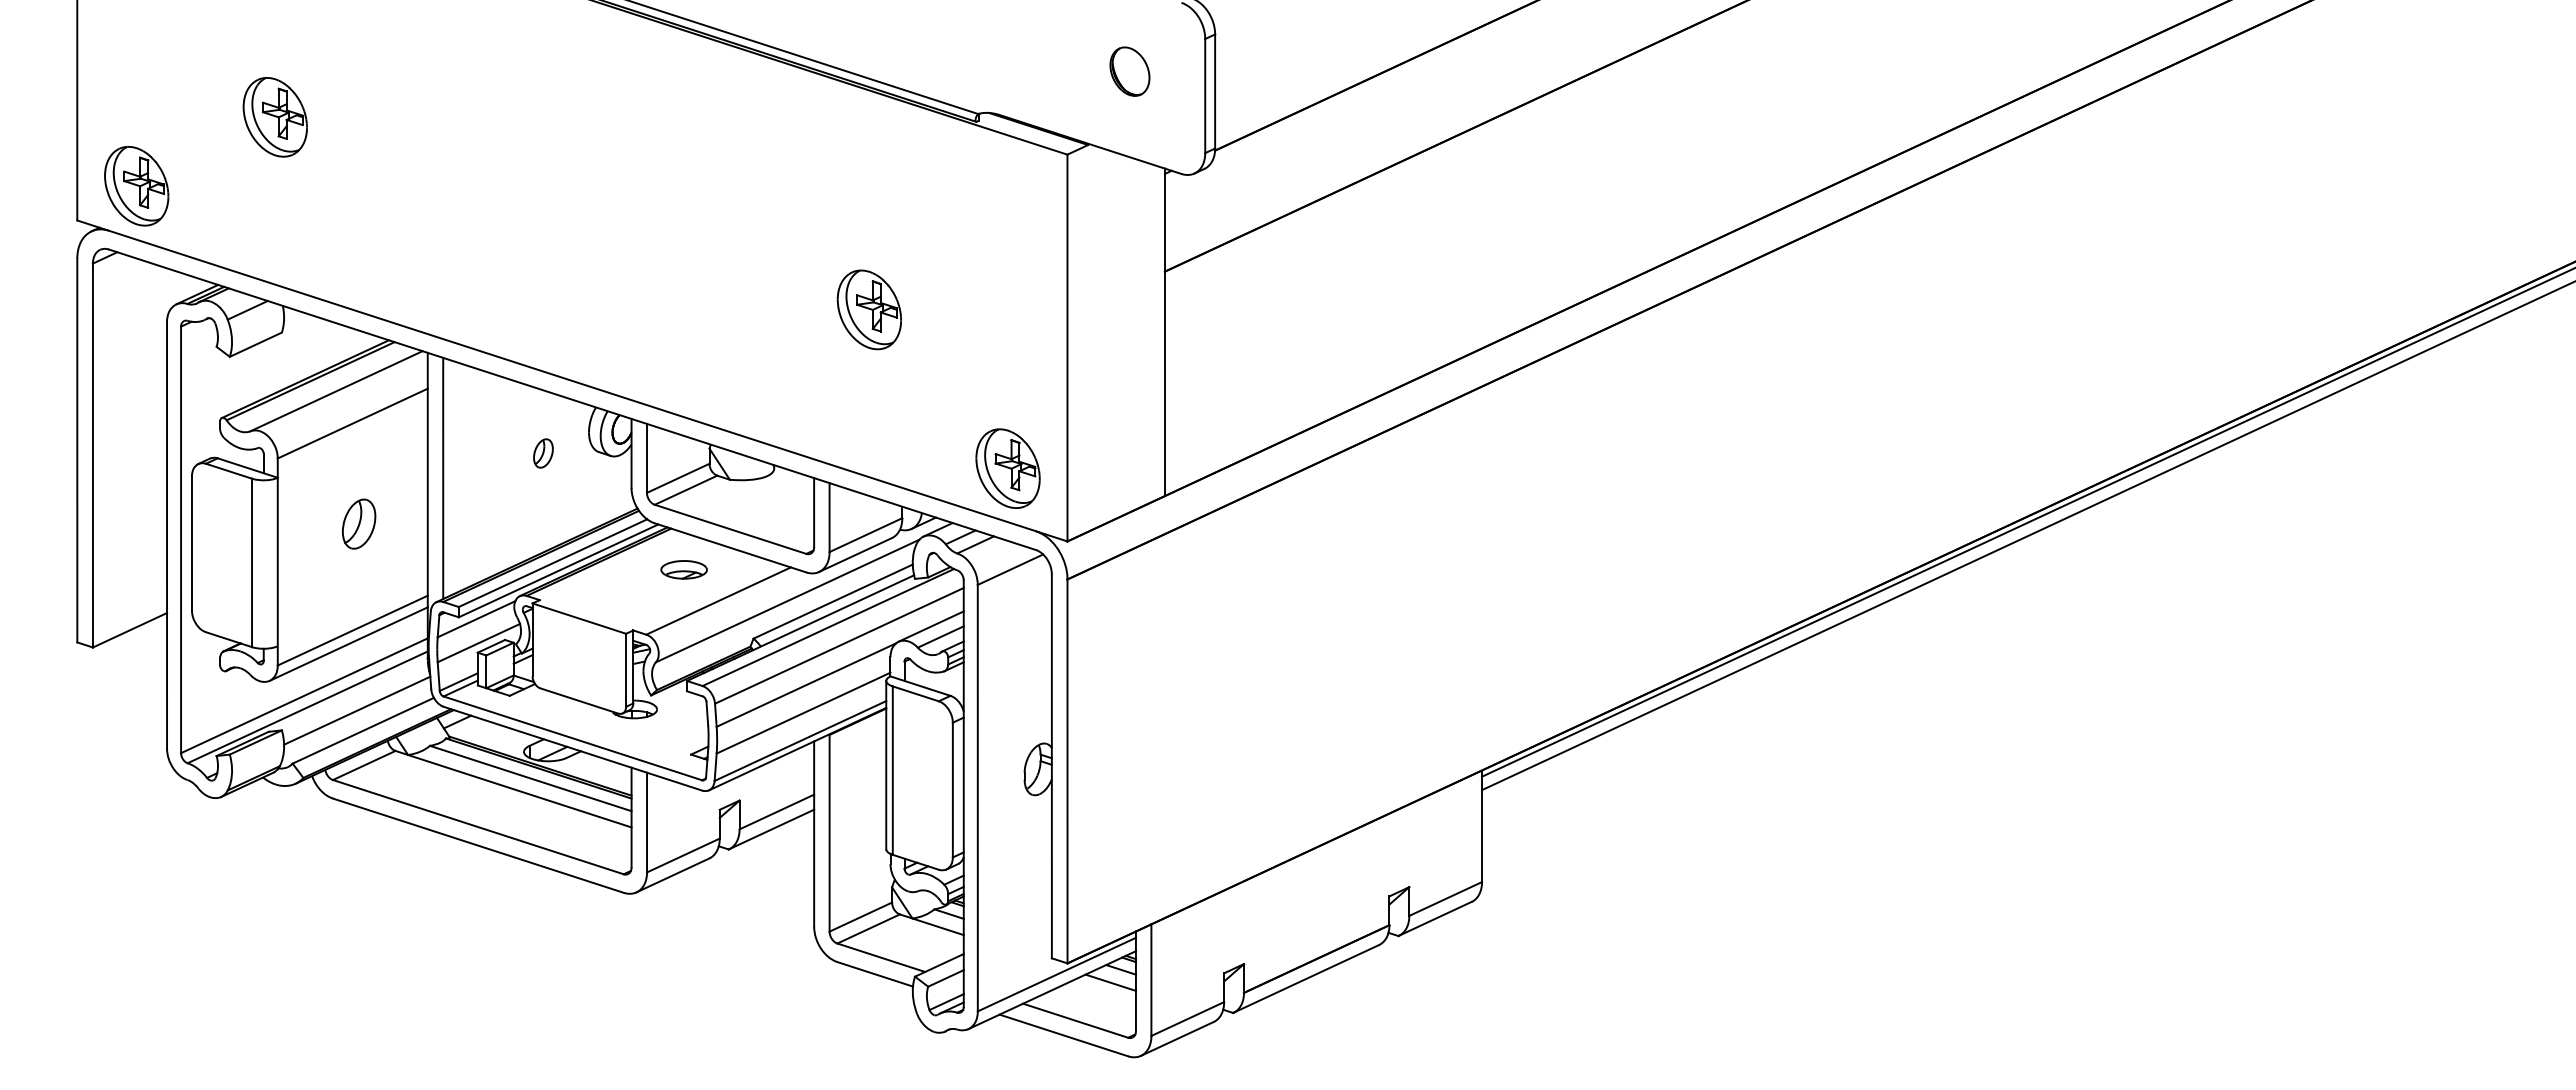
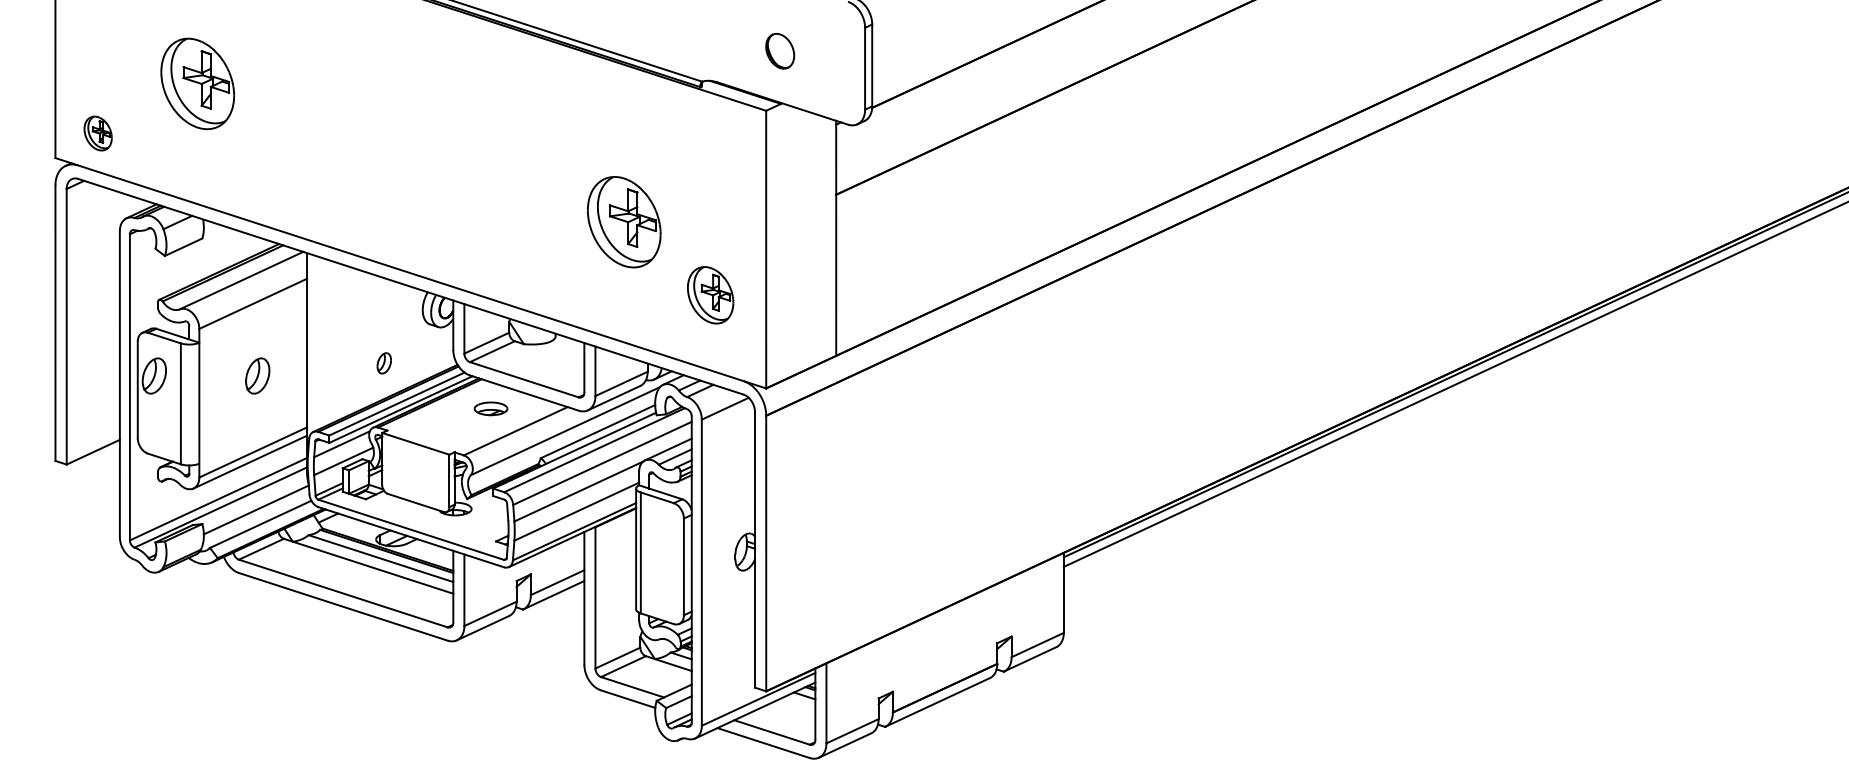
part: (1129, 71) -> (779, 51), moved
part: (274, 117) -> (197, 84), size x1.6
part: (136, 186) -> (97, 133), size x0.6
part: (868, 309) -> (623, 221), size x1.6
part: (543, 453) -> (384, 363), moved
part: (1007, 468) -> (710, 295), moved
line: (443, 478) -> (318, 343), removed
part: (215, 523) -> (154, 375), added
line: (1110, 982) -> (797, 705), removed

